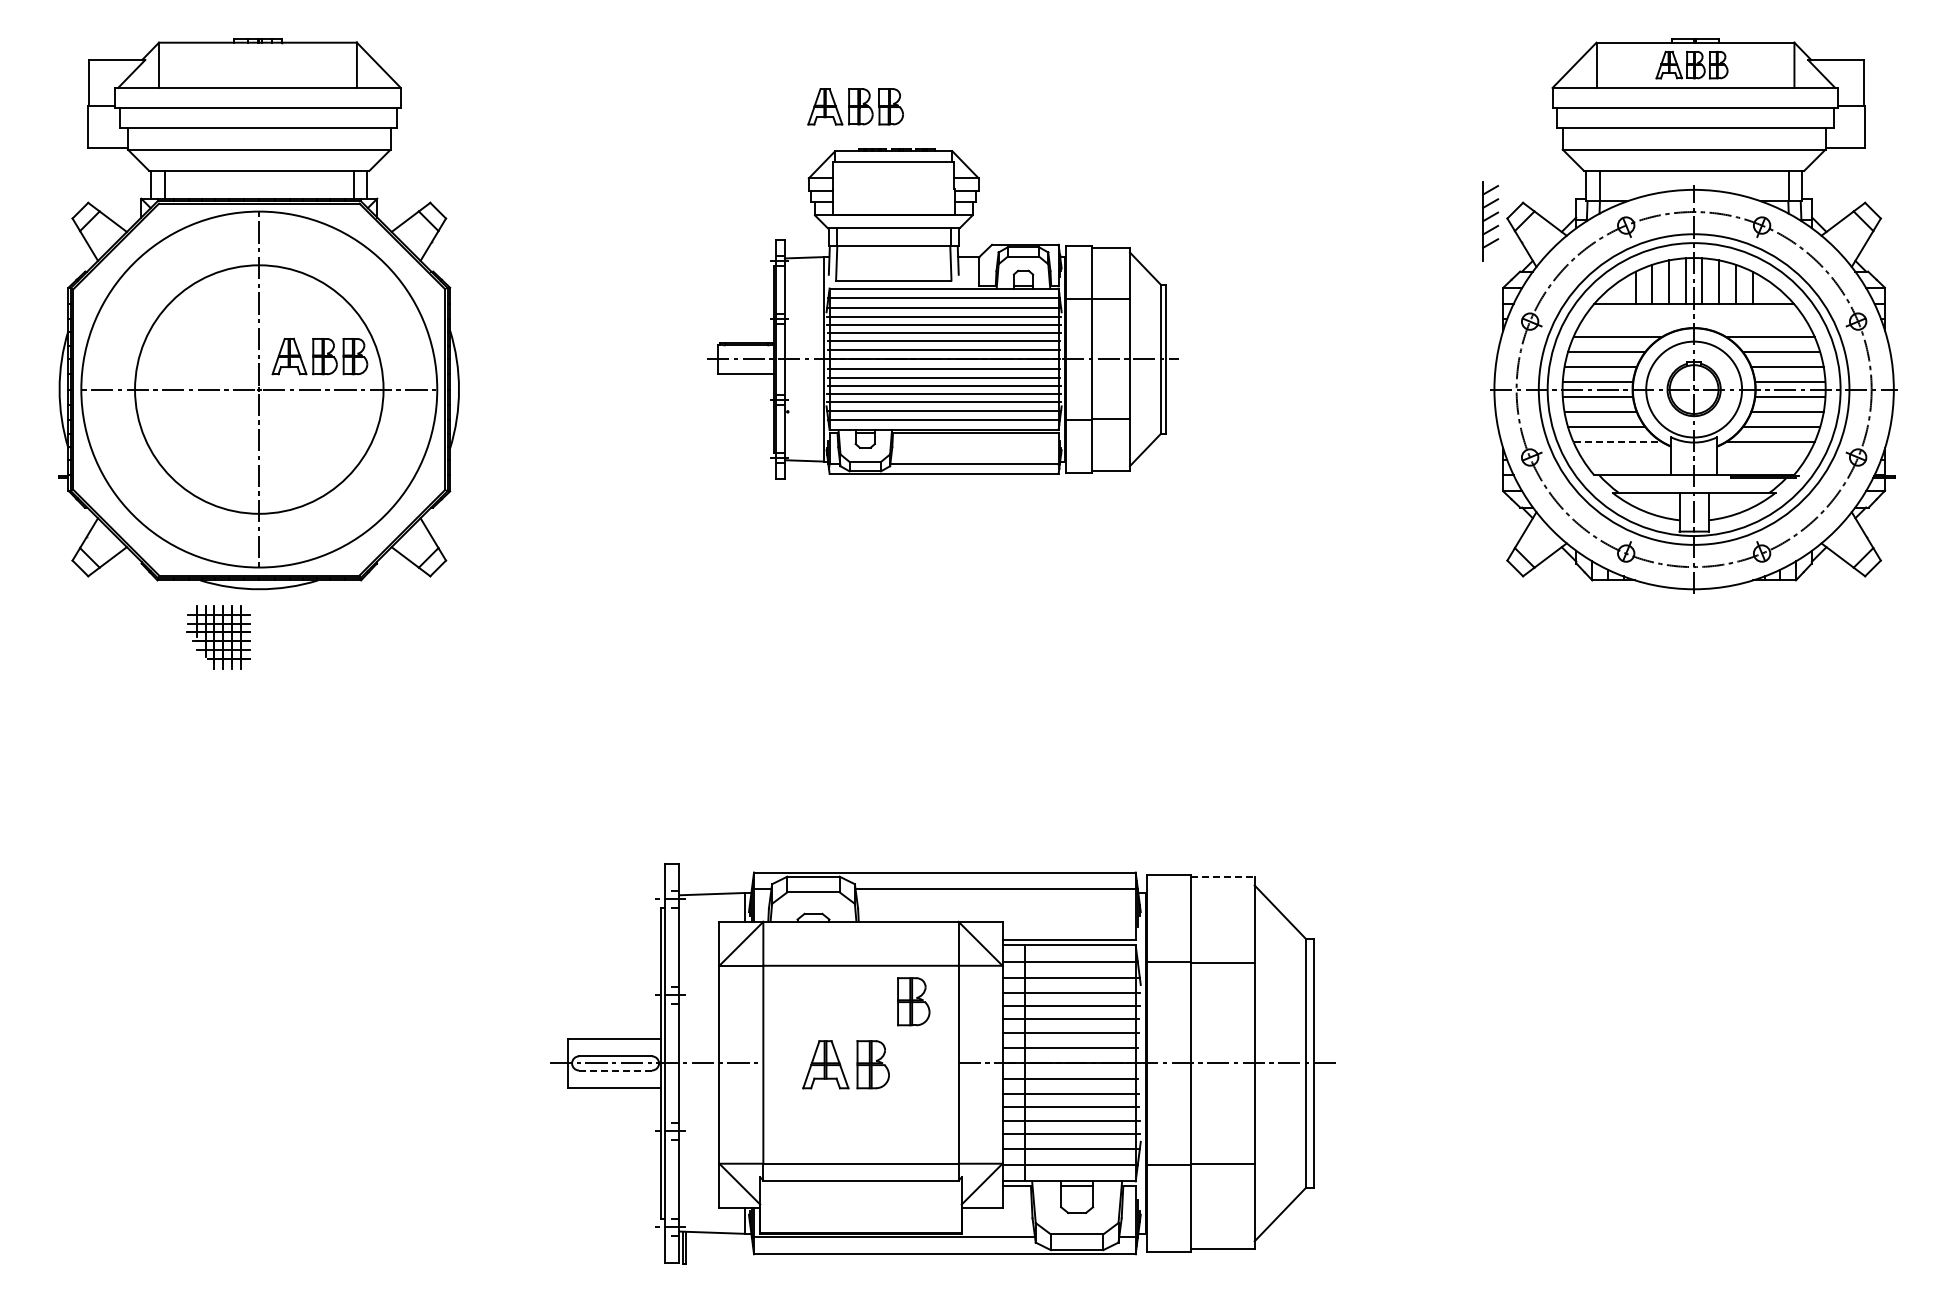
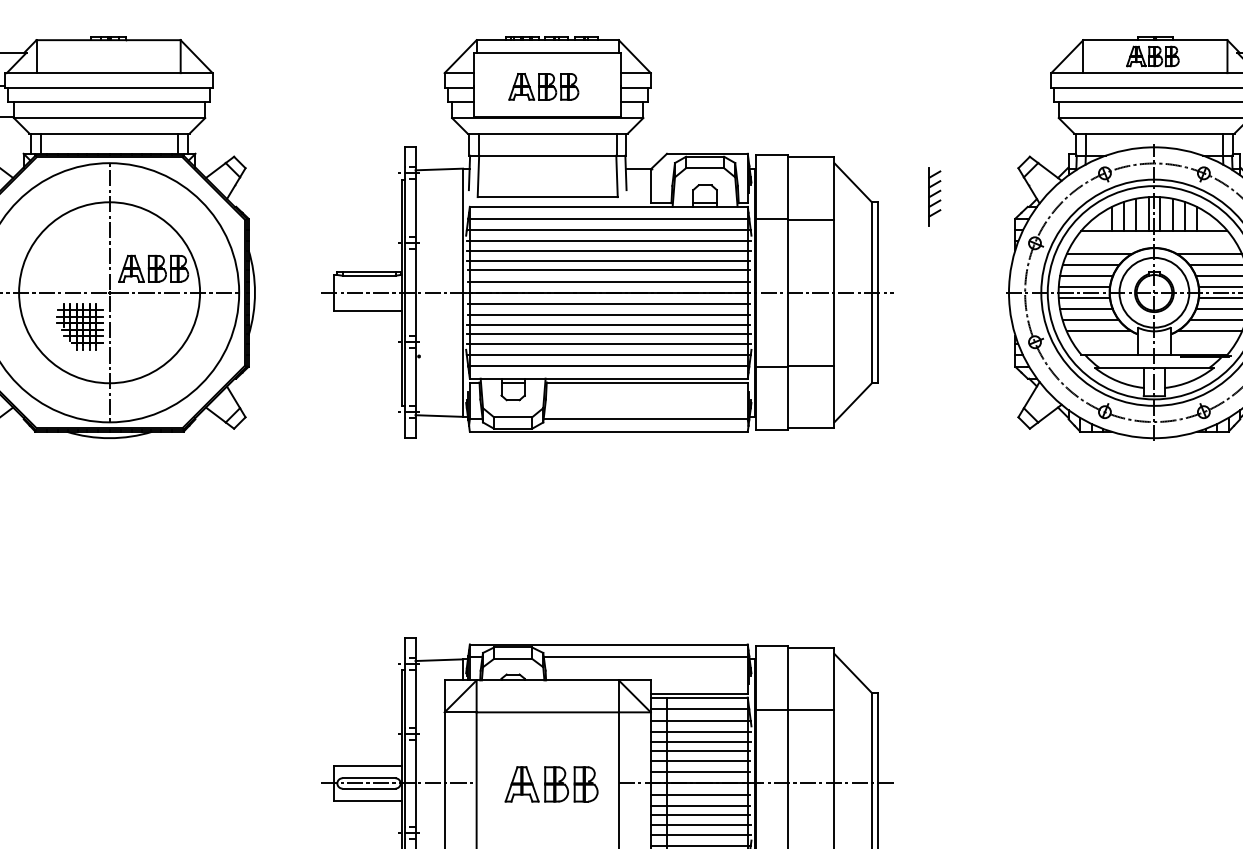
part: (1490, 221) -> (934, 197), moved
part: (942, 313) -> (607, 237), size x1.67
line: (1618, 442) -> (1099, 331), dashed -> solid
part: (218, 637) -> (79, 326), moved
line: (1222, 877) -> (810, 648), dashed -> solid
part: (913, 1001) -> (585, 784), moved
line: (616, 1070) -> (369, 788), dashed -> solid

